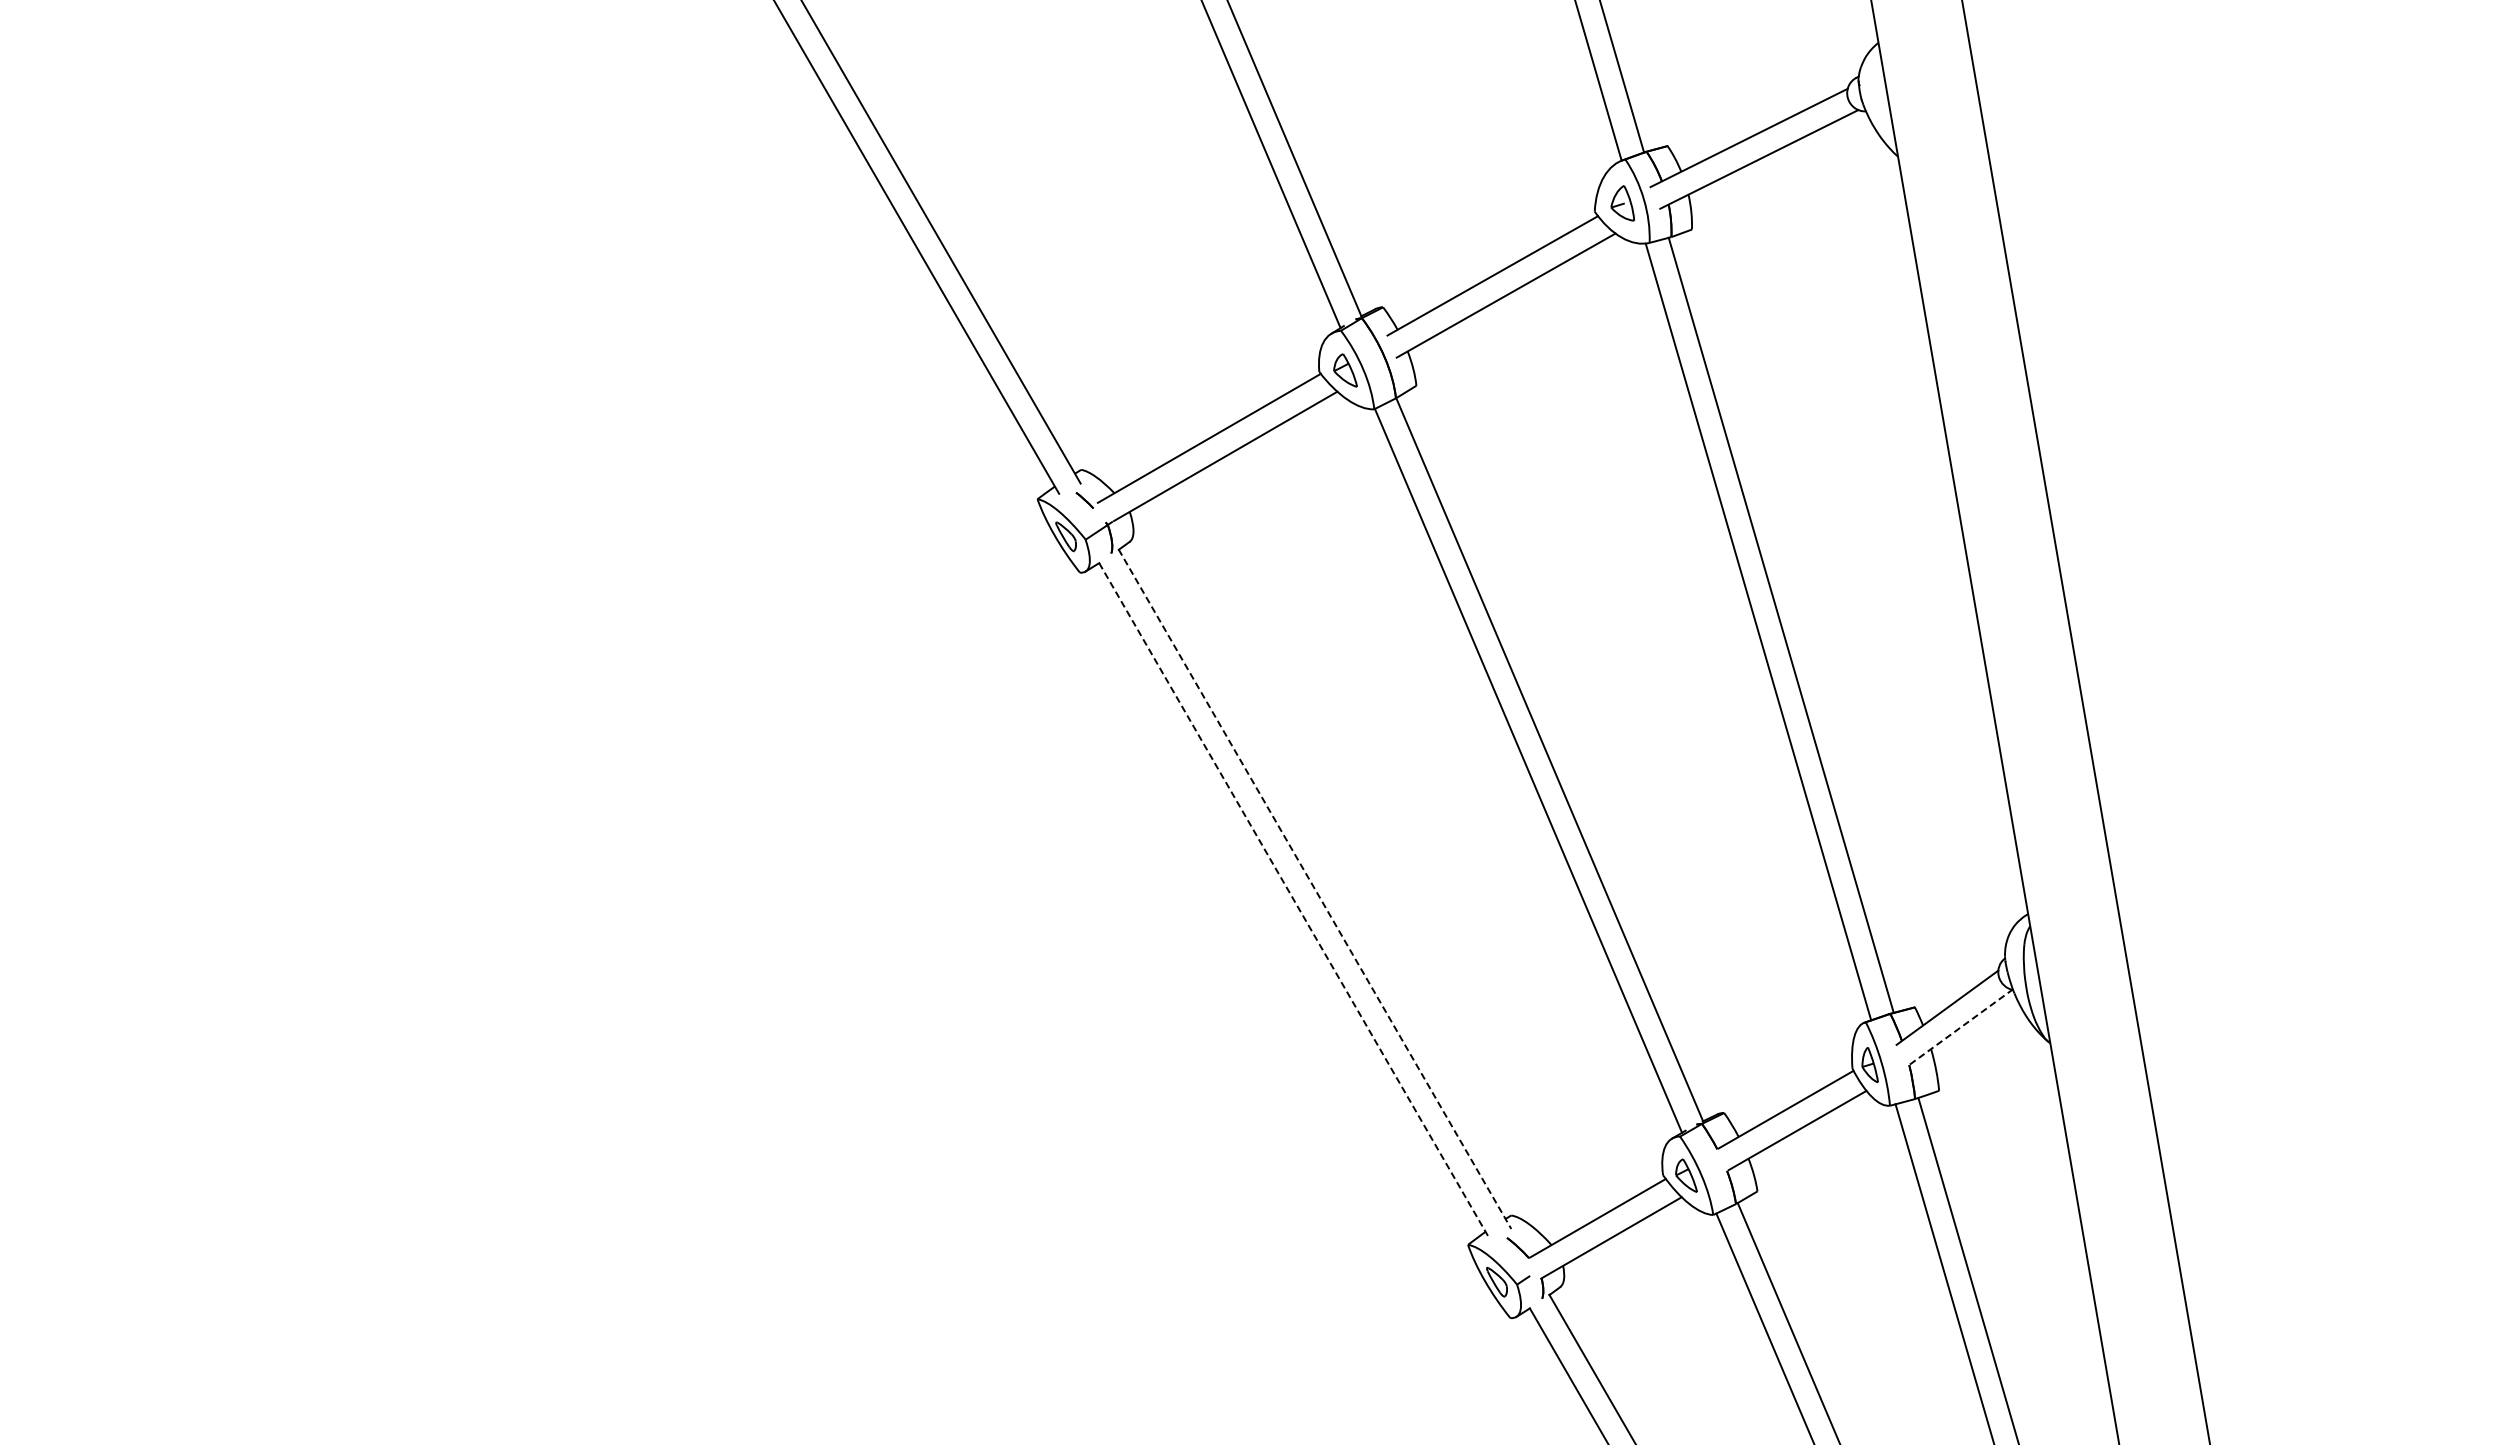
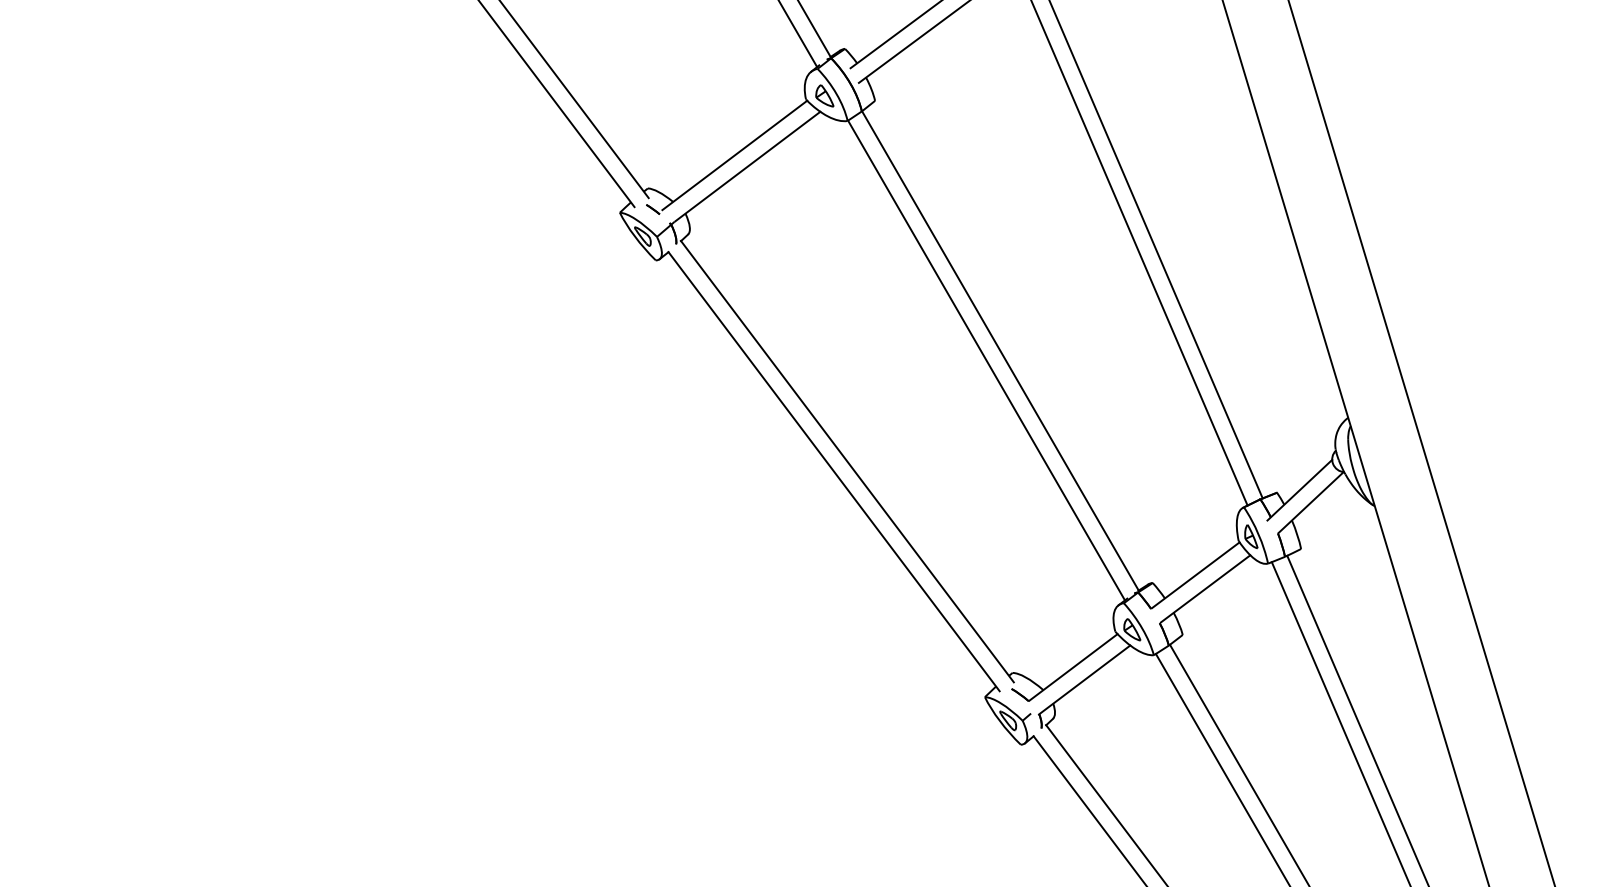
line: (1315, 889) -> (847, 461), dashed -> solid
line: (1294, 901) -> (834, 471), dashed -> solid
line: (1961, 1026) -> (1311, 502), dashed -> solid

